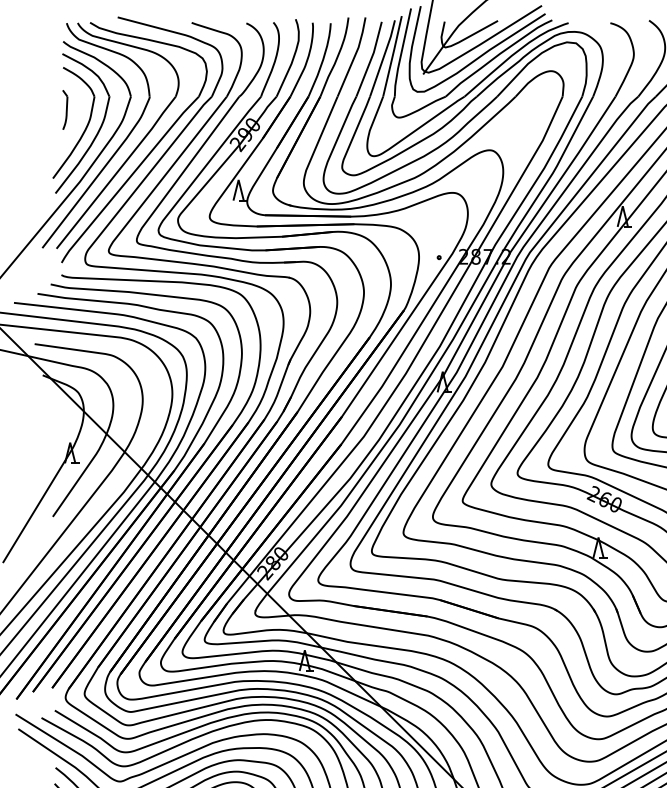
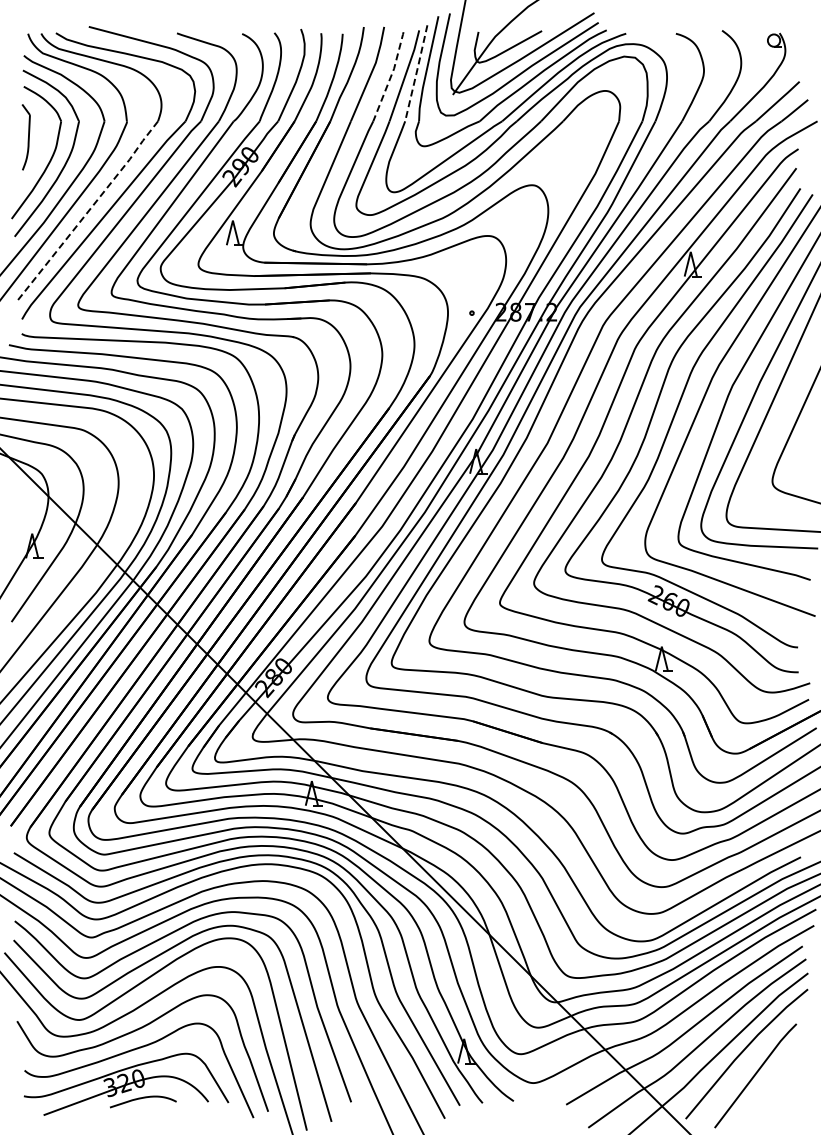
line: (392, 56) -> (416, 73), solid -> dashed
line: (371, 59) -> (391, 76), solid -> dashed
part: (65, 109) -> (26, 136), size x1.4
line: (117, 172) -> (88, 211), solid -> dashed

